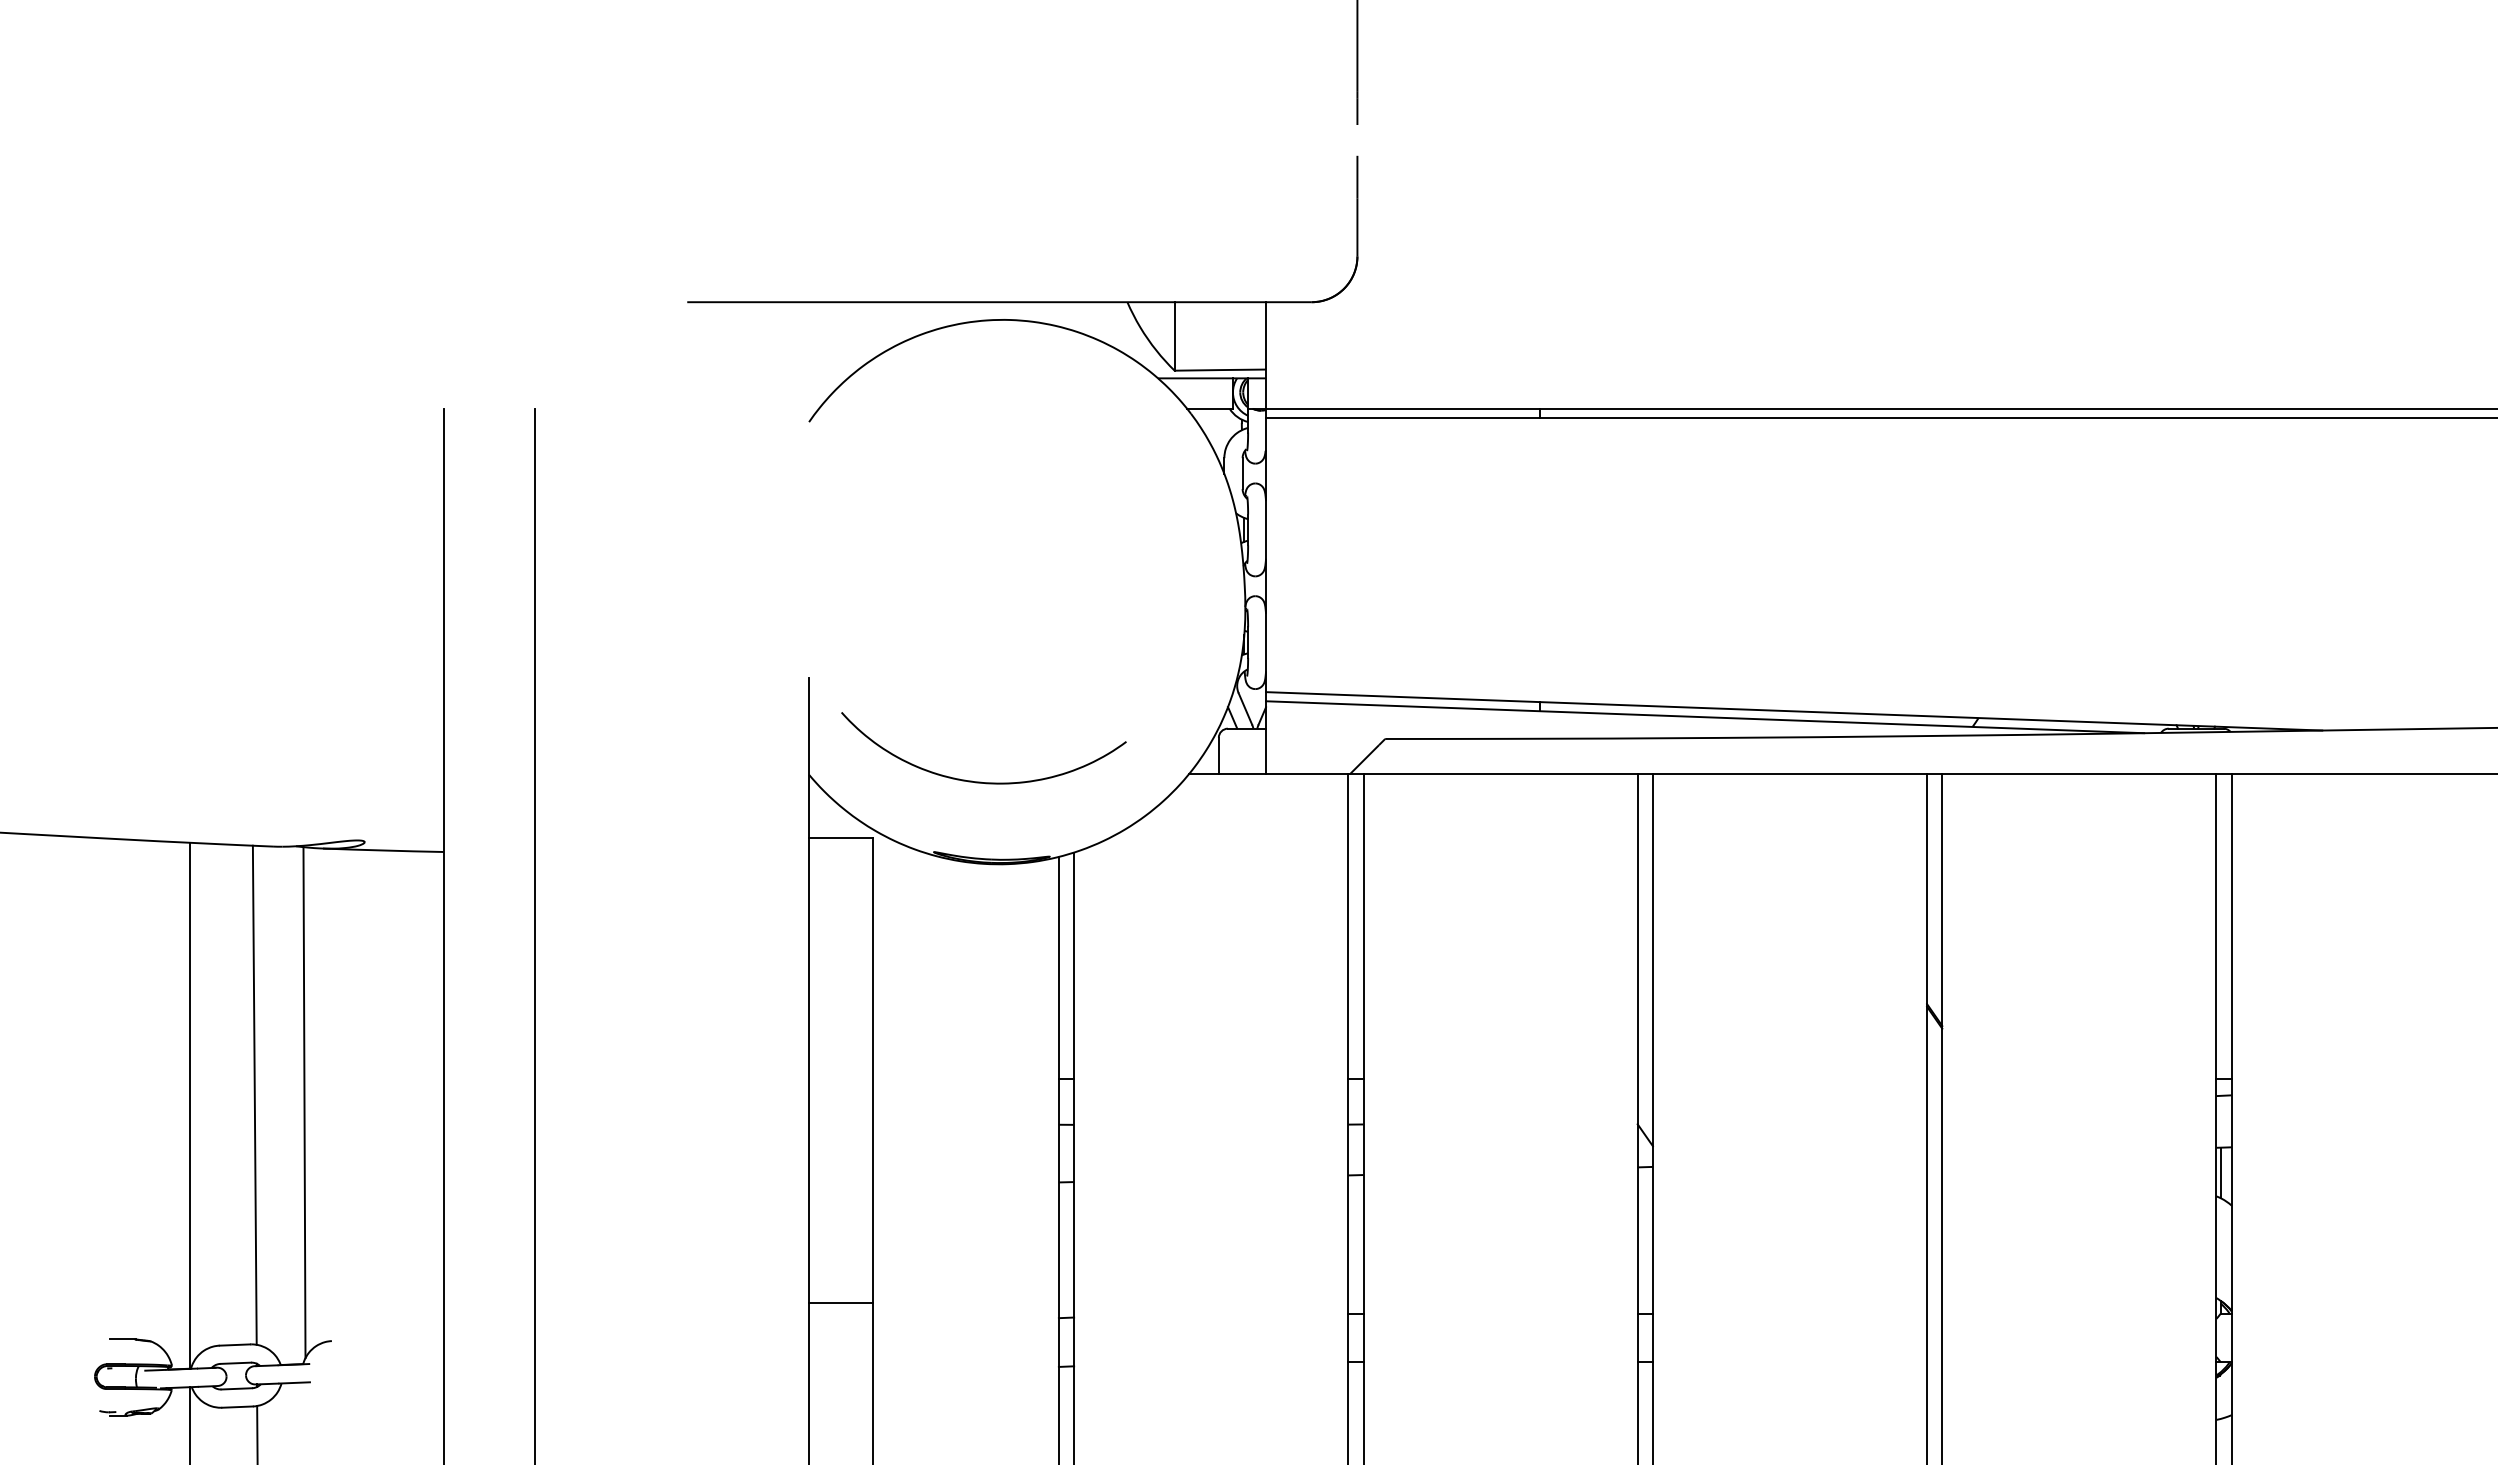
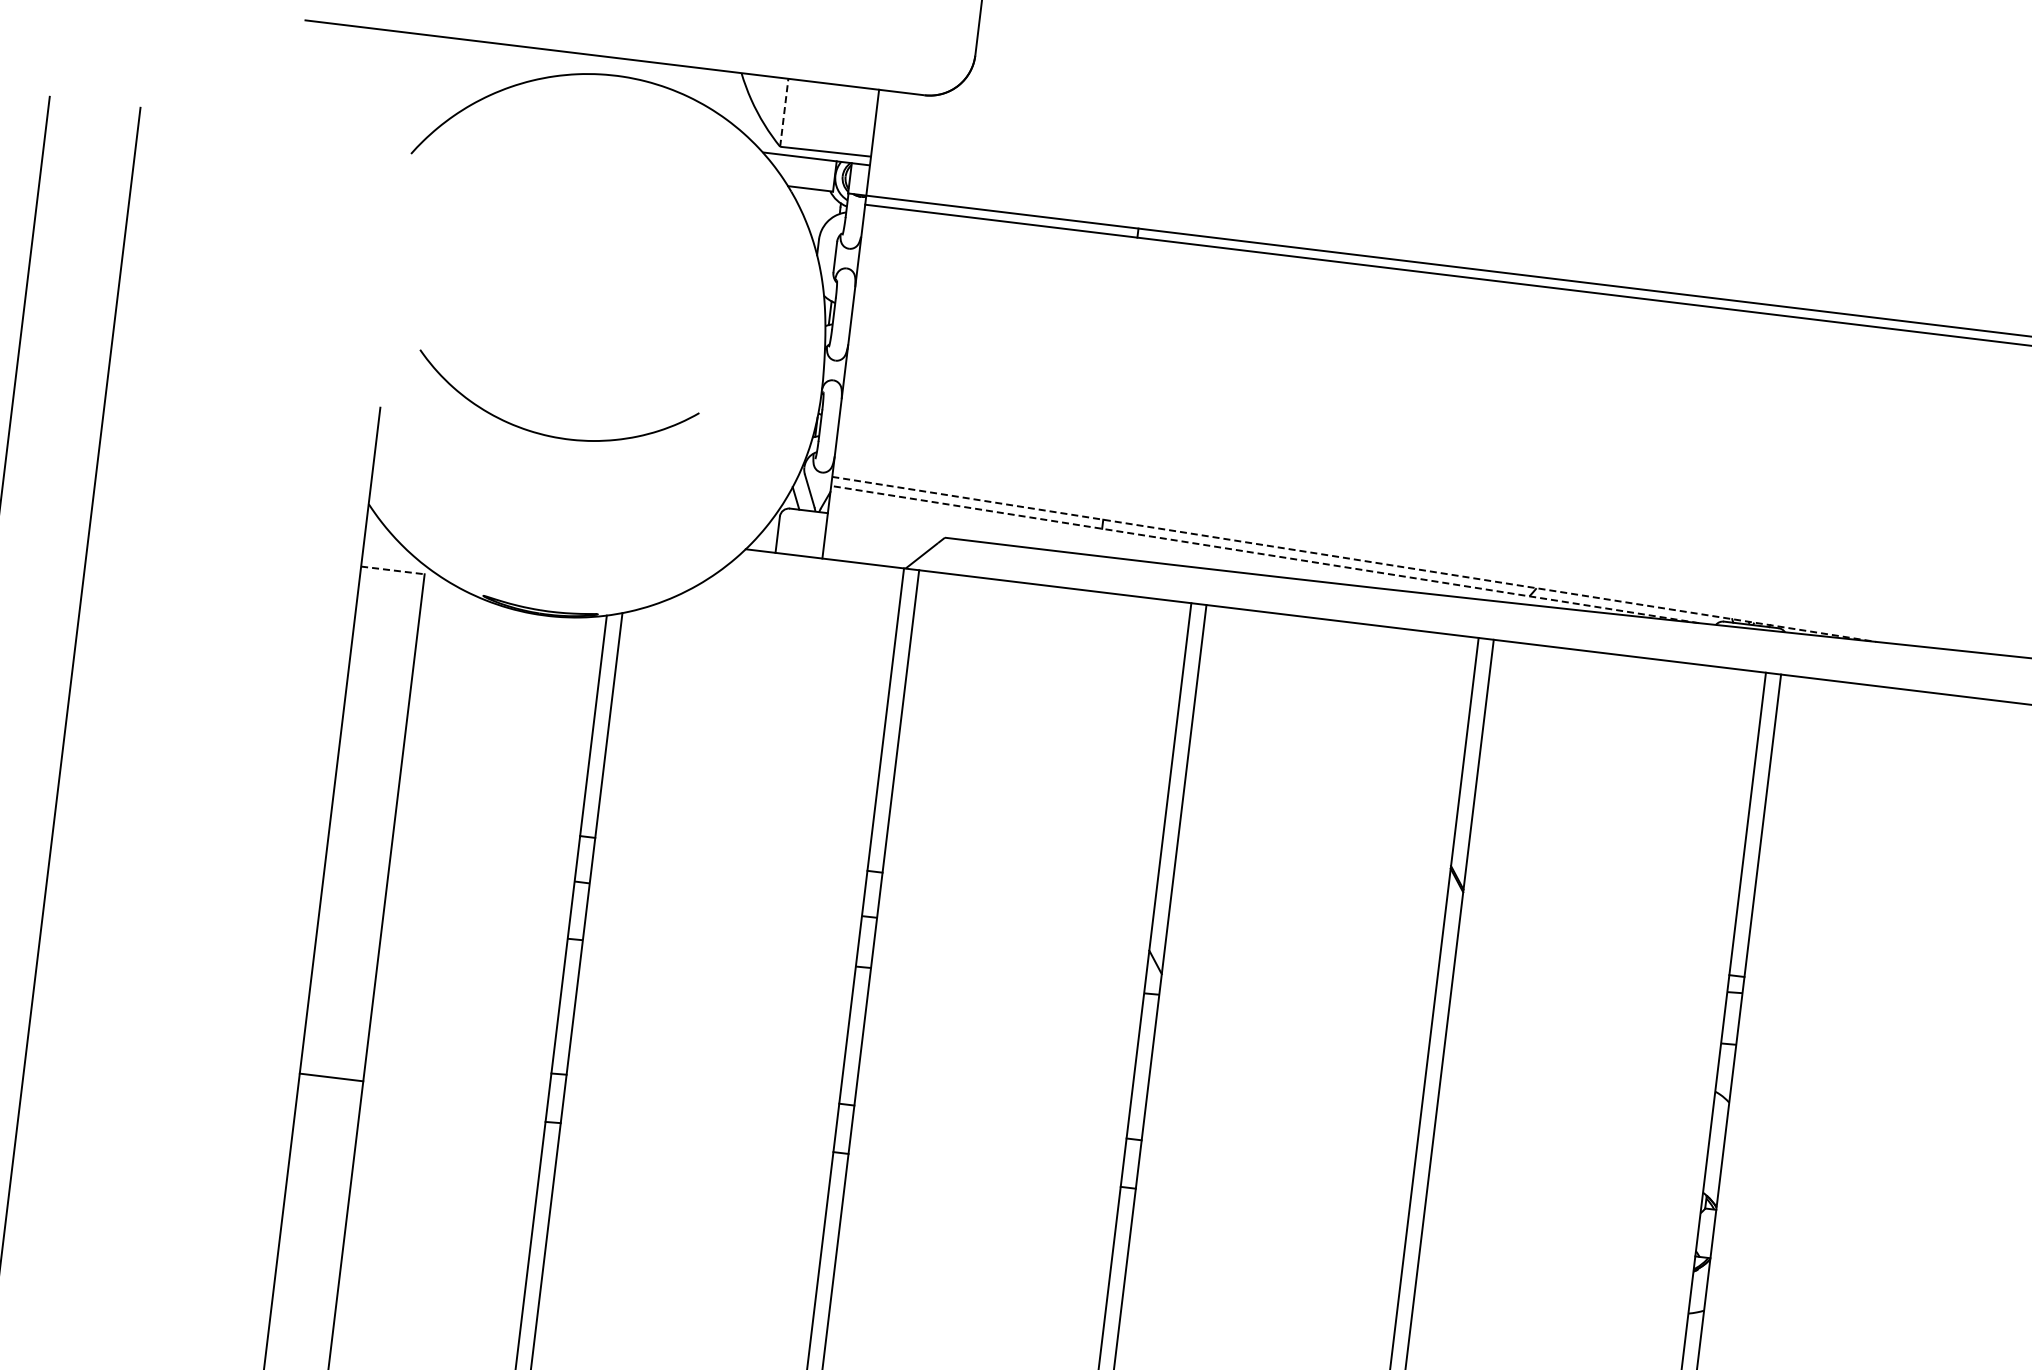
line: (1174, 335) -> (784, 111), solid -> dashed
line: (1794, 711) -> (1354, 559), solid -> dashed
line: (1704, 717) -> (1264, 554), solid -> dashed
part: (981, 781) -> (550, 435), moved
line: (841, 837) -> (393, 570), solid -> dashed
line: (2220, 1172) -> (1722, 1068), removed
line: (841, 1302) -> (331, 1077), moved

